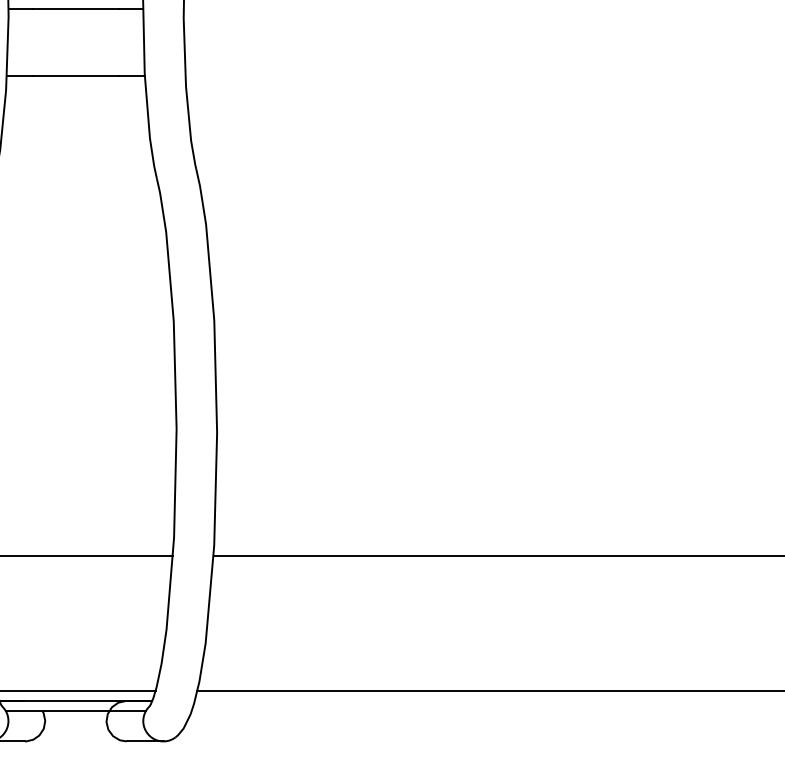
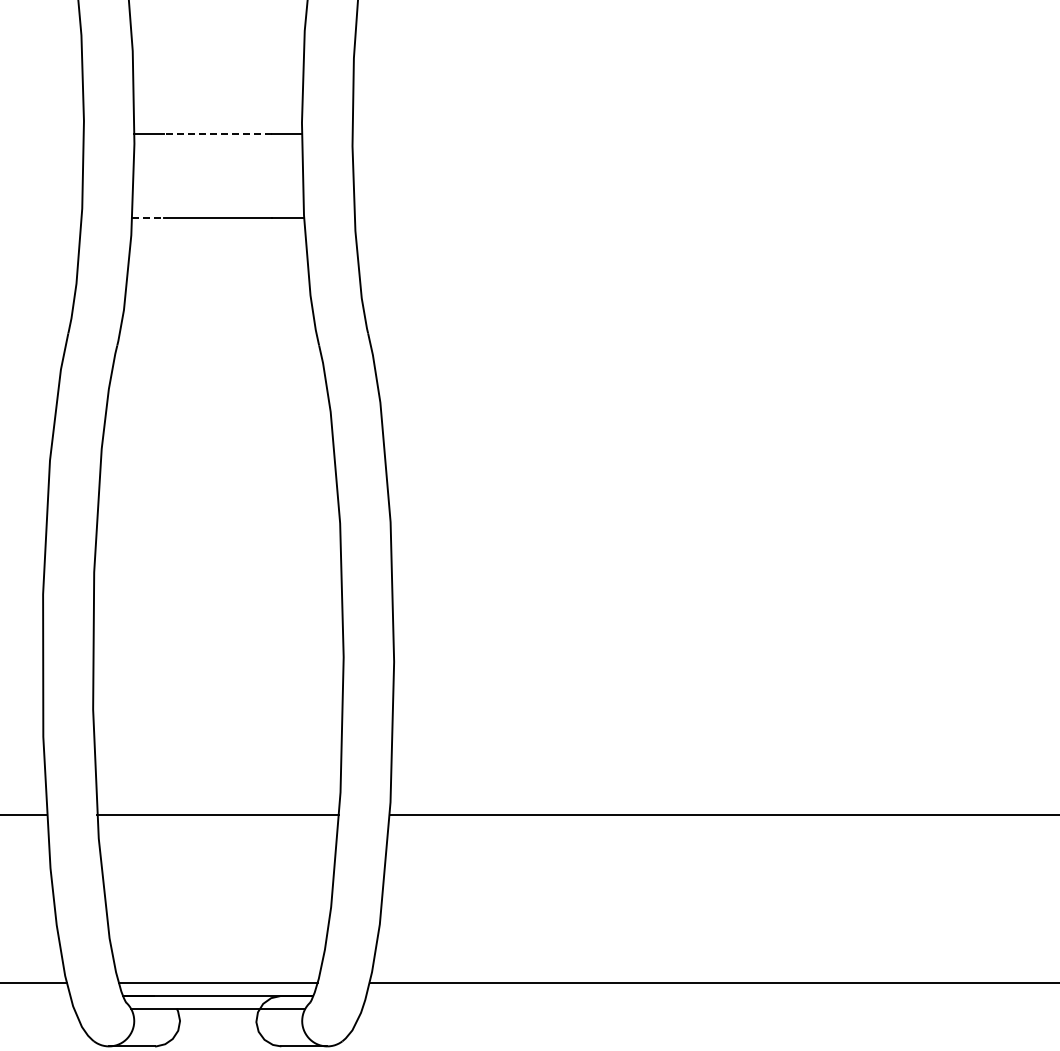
line: (76, 9) -> (218, 134), solid -> dashed
line: (19, 76) -> (148, 218), solid -> dashed

